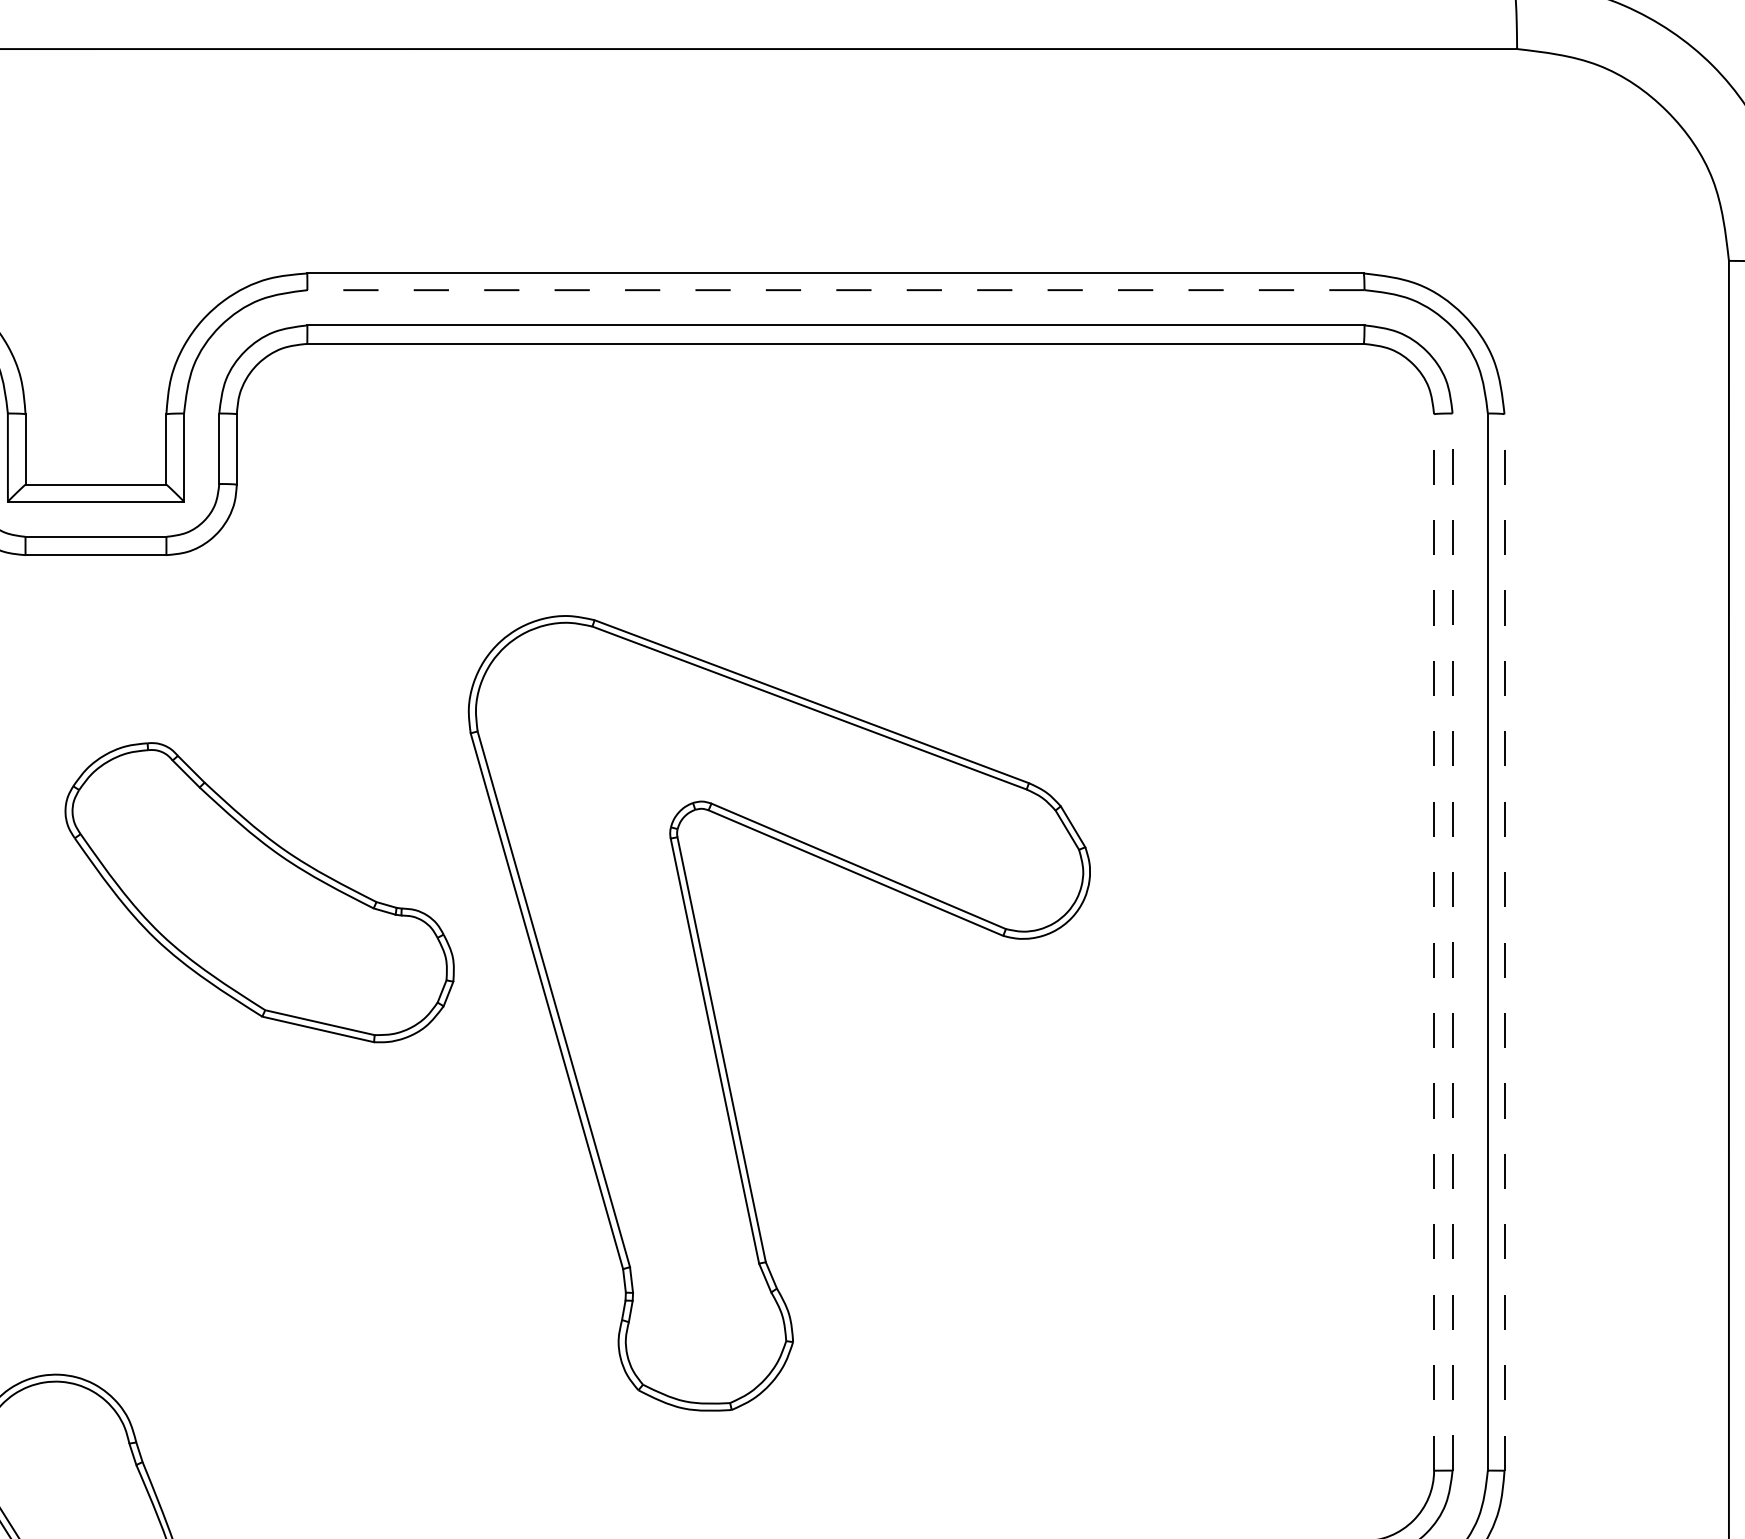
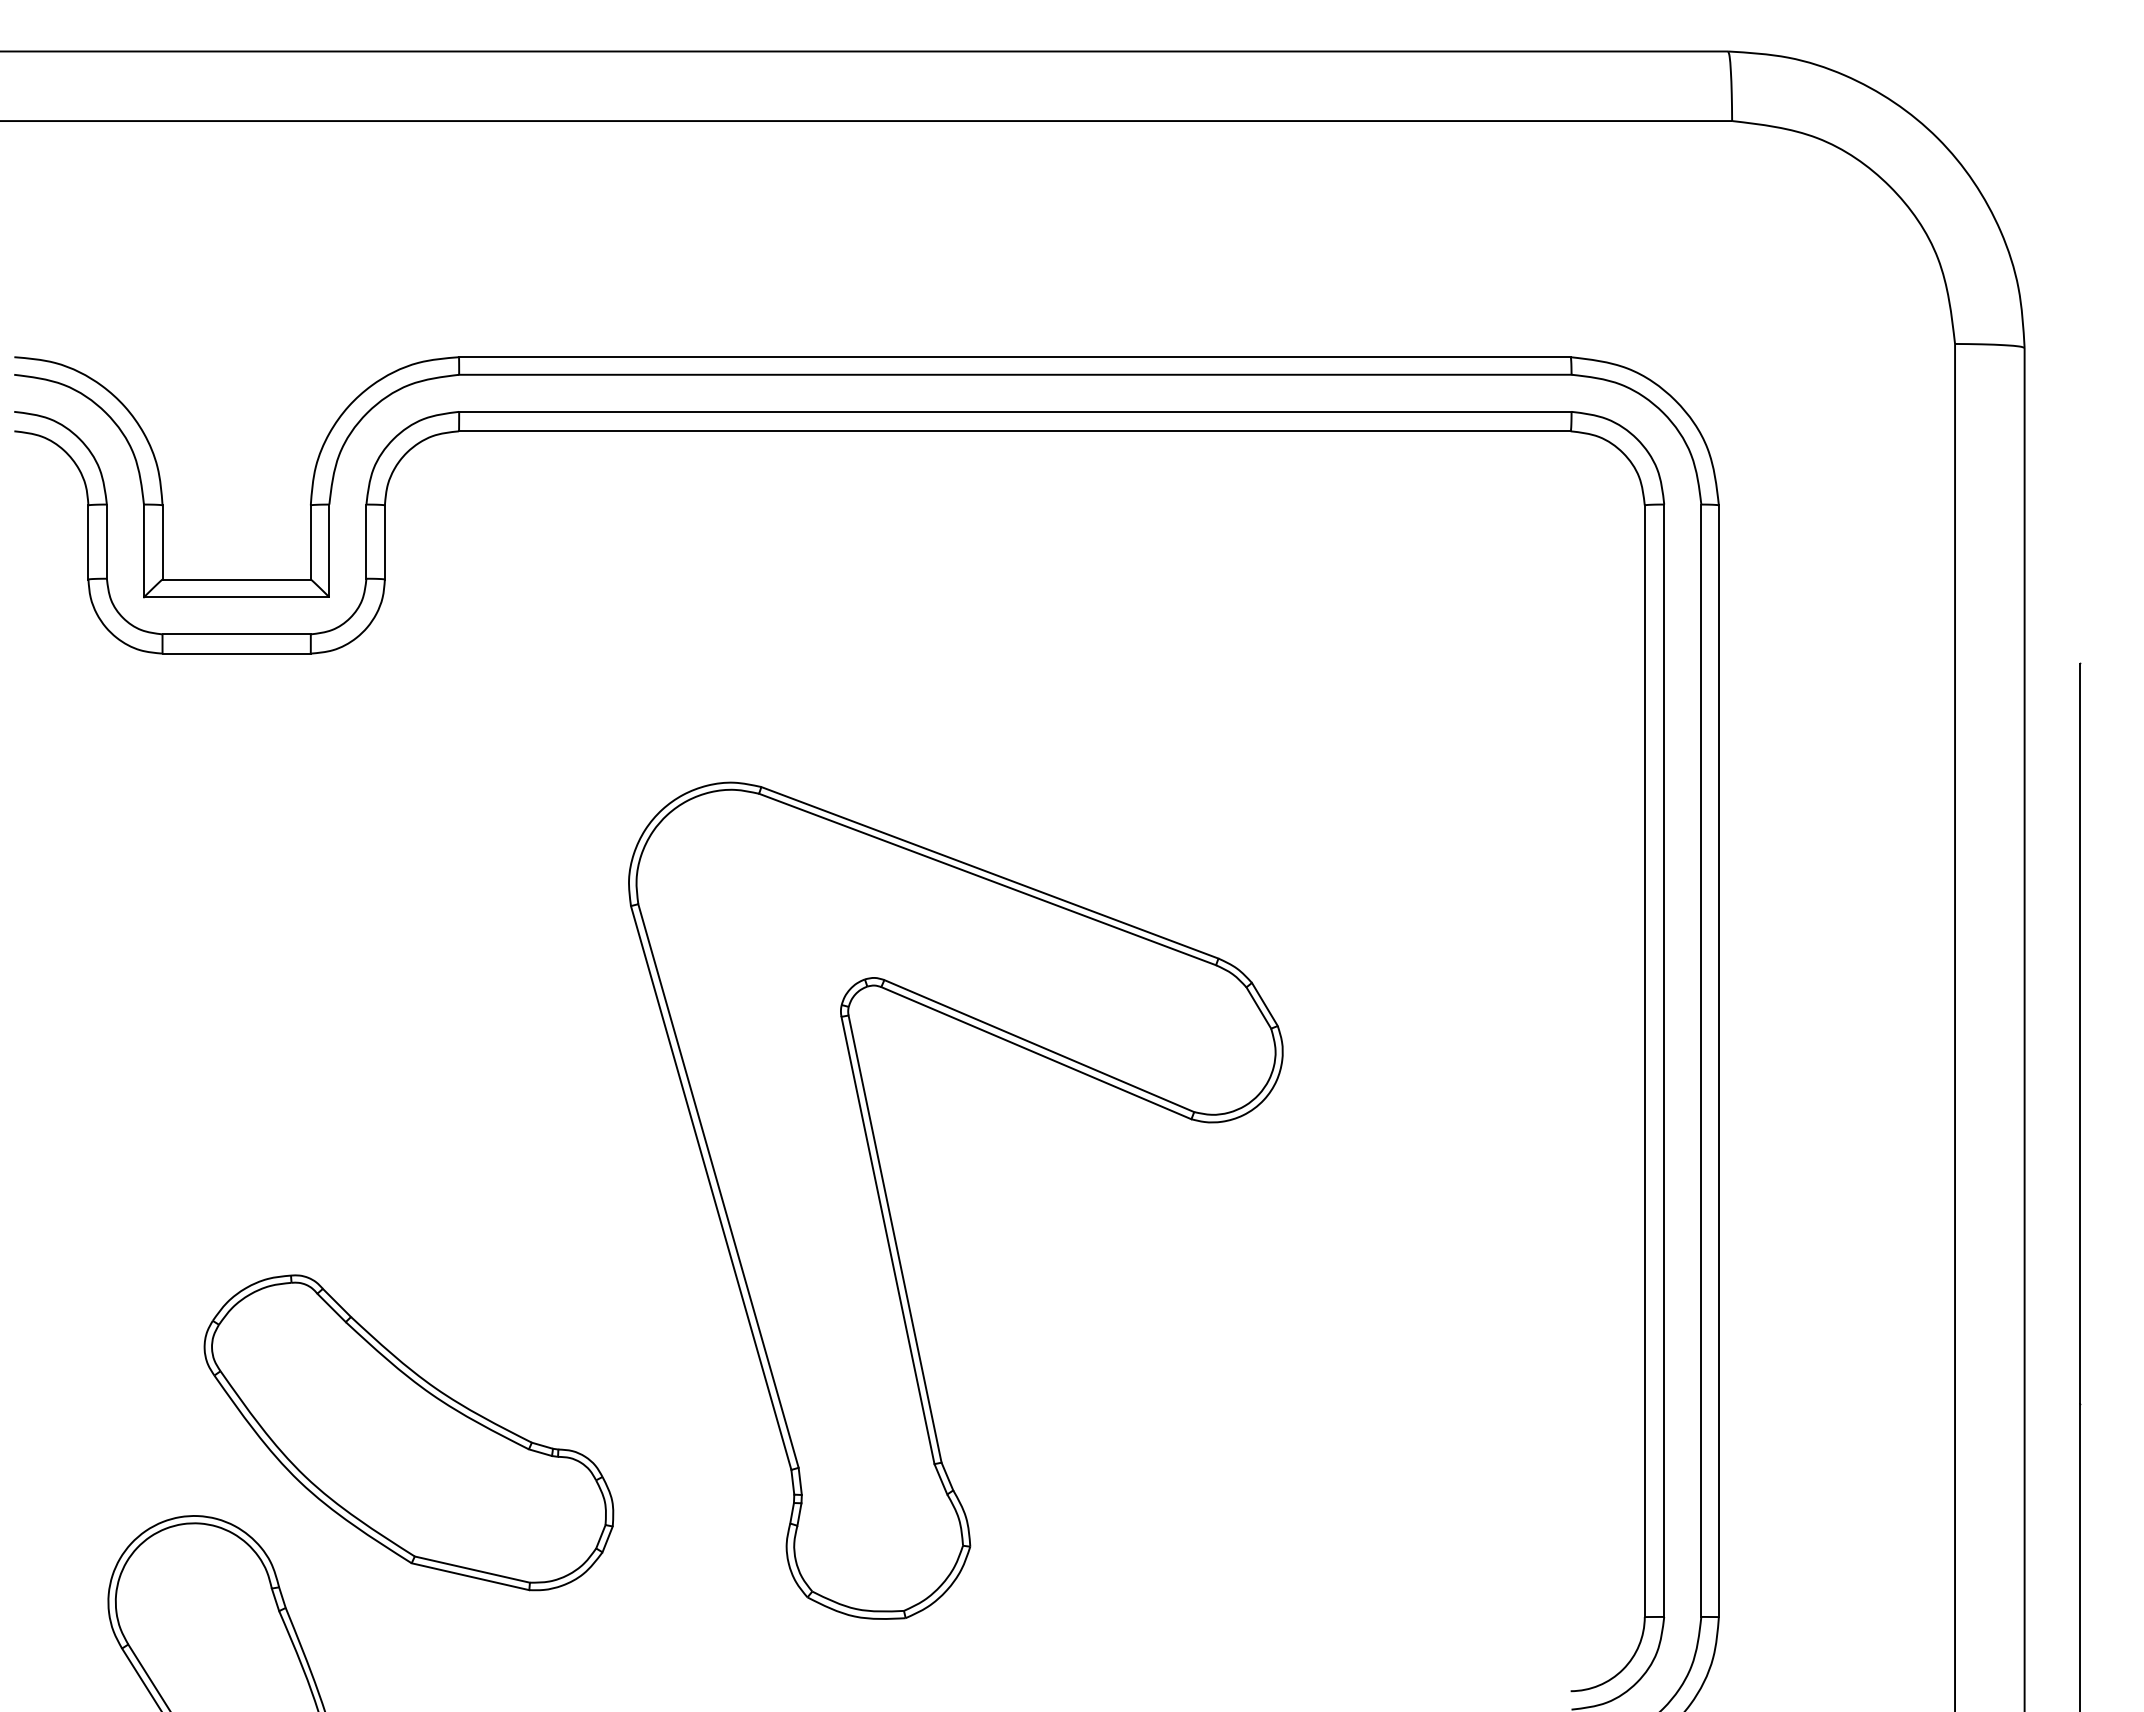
line: (835, 289) -> (1014, 374), dashed -> solid
part: (259, 892) -> (408, 1432), moved
line: (1452, 941) -> (1664, 1060), dashed -> solid
line: (1433, 942) -> (1644, 1061), dashed -> solid
line: (1504, 942) -> (1718, 1061), dashed -> solid
part: (718, 1027) -> (891, 1215), moved

